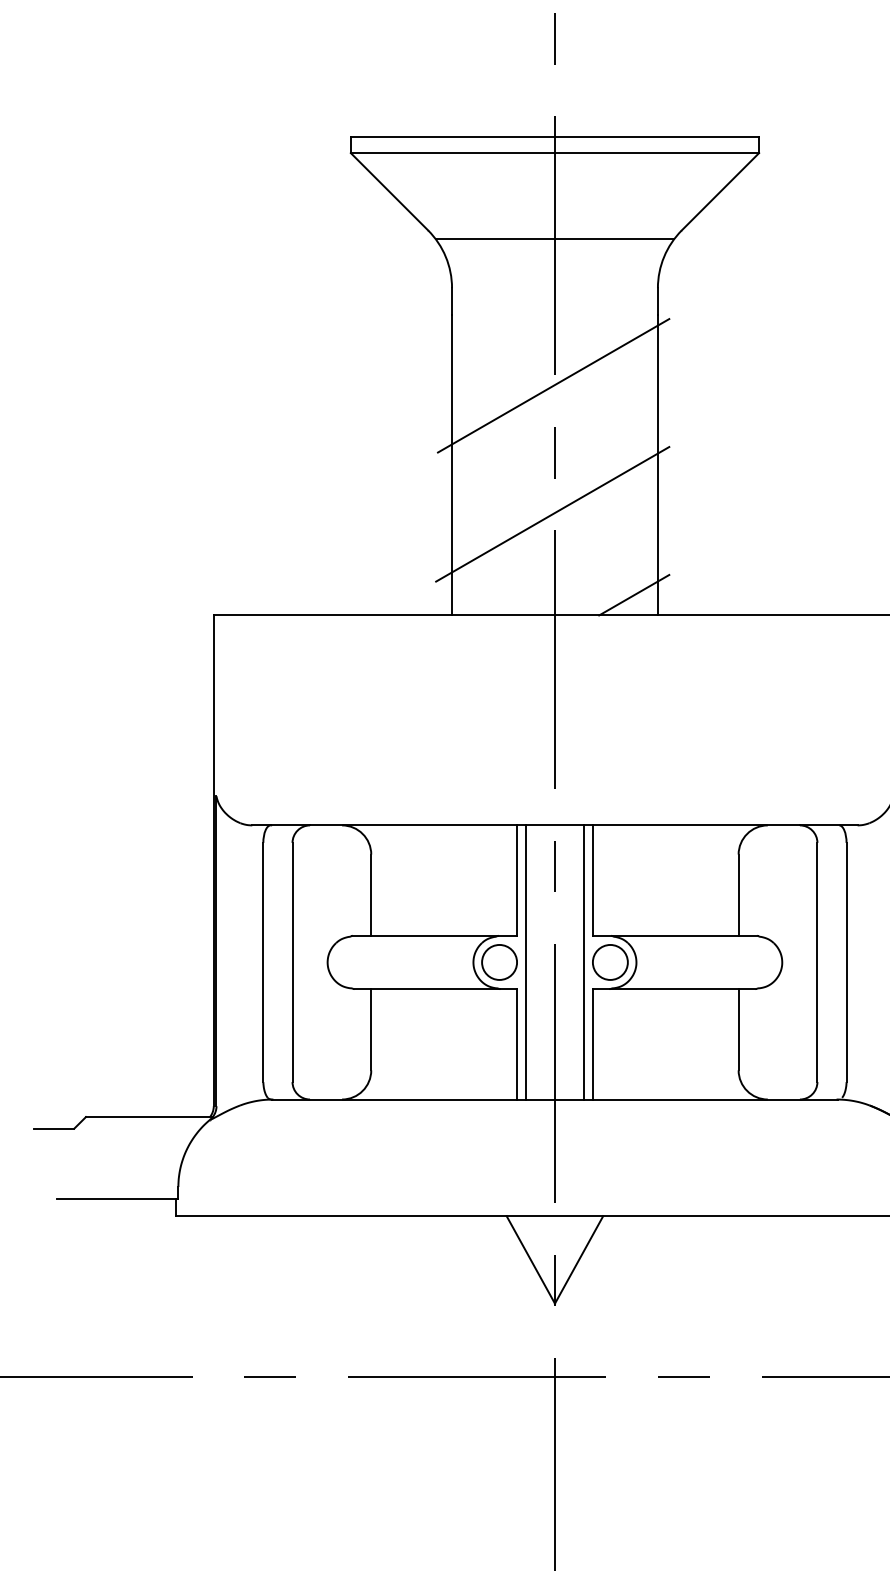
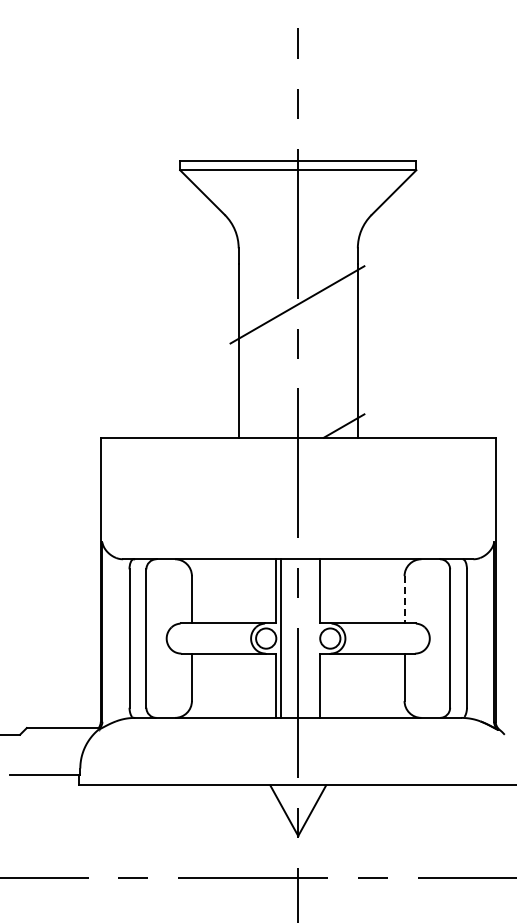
line: (555, 240) -> (298, 220), removed
line: (551, 514) -> (296, 379), removed
line: (738, 894) -> (404, 599), solid -> dashed
line: (584, 962) -> (315, 638), removed

